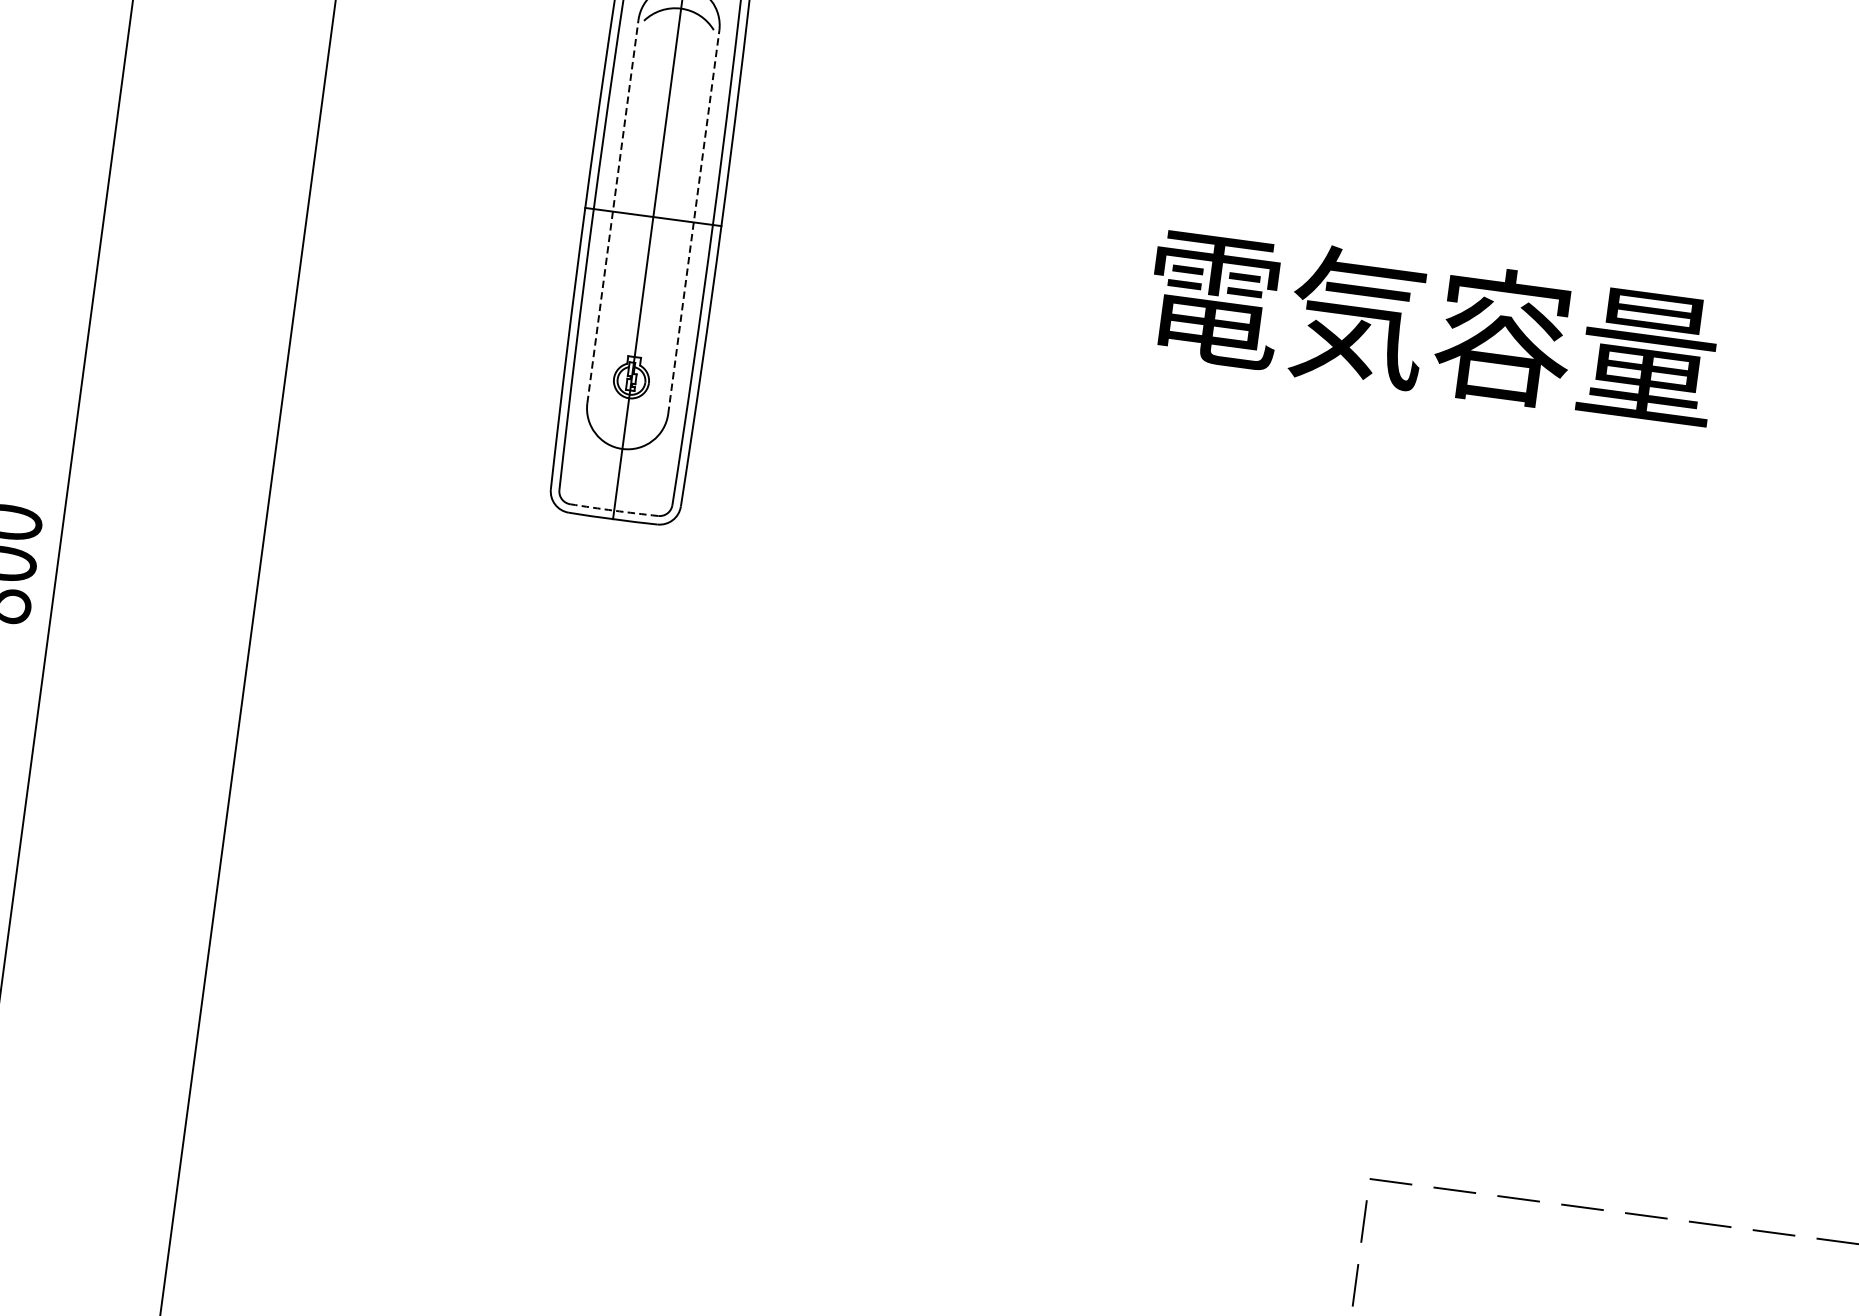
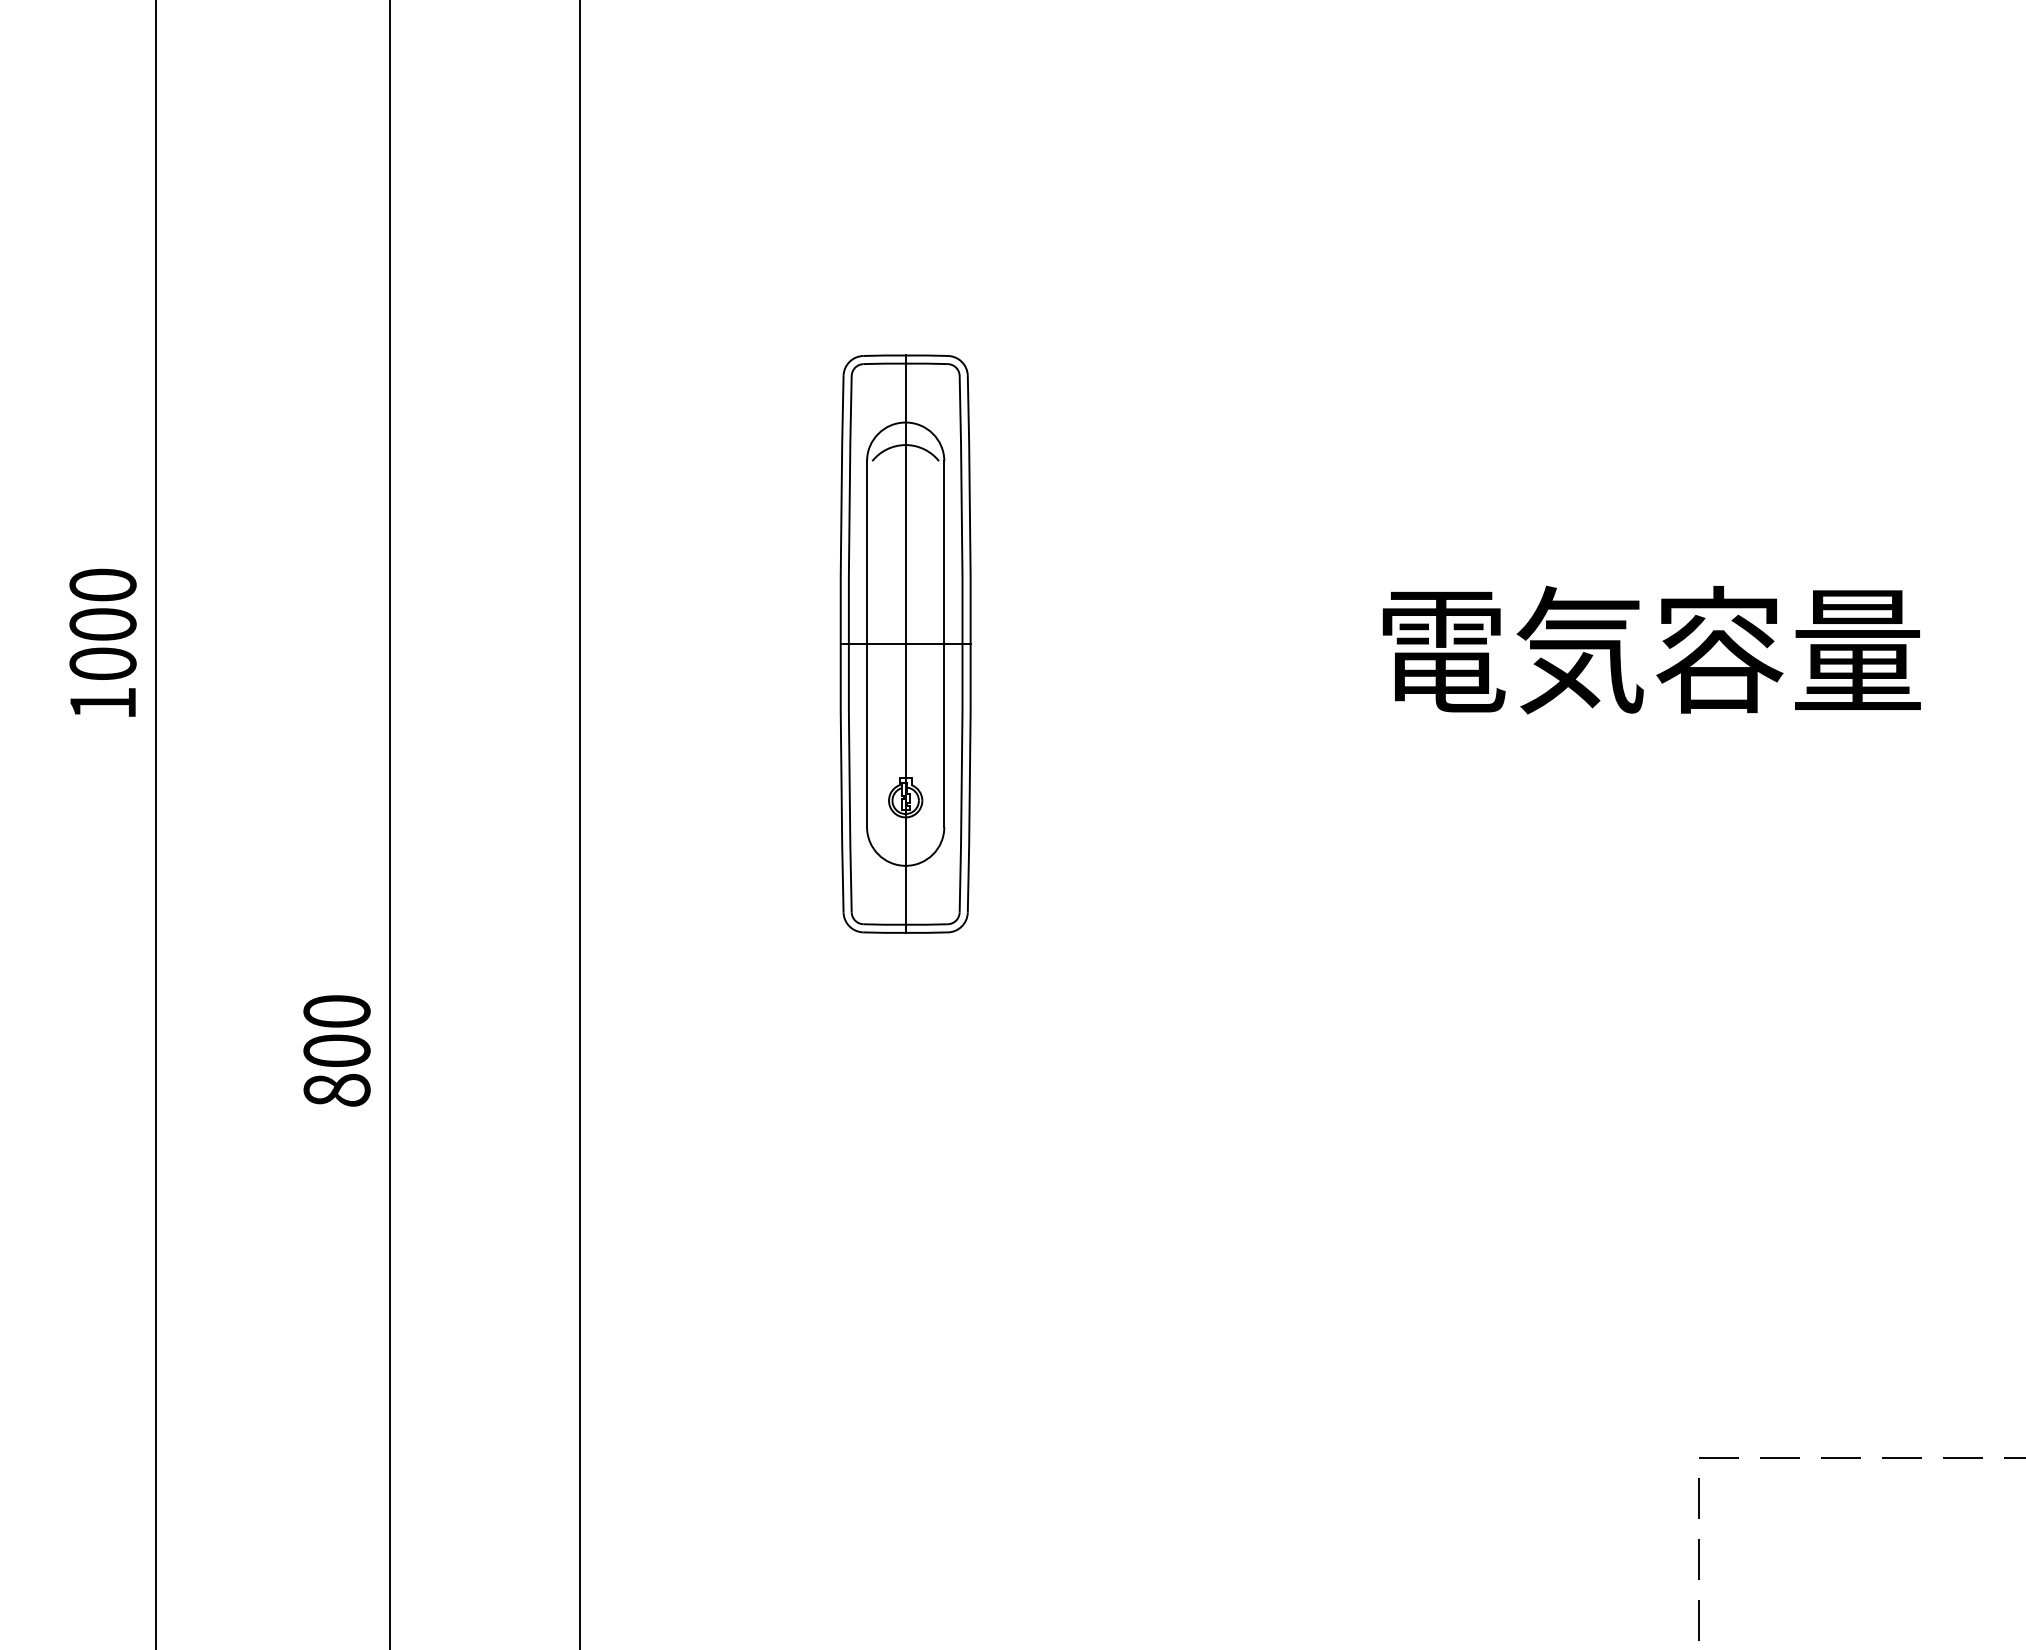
line: (613, 210) -> (867, 643), dashed -> solid
line: (694, 221) -> (944, 643), dashed -> solid
arc: (614, 510) -> (905, 924), dashed -> solid

